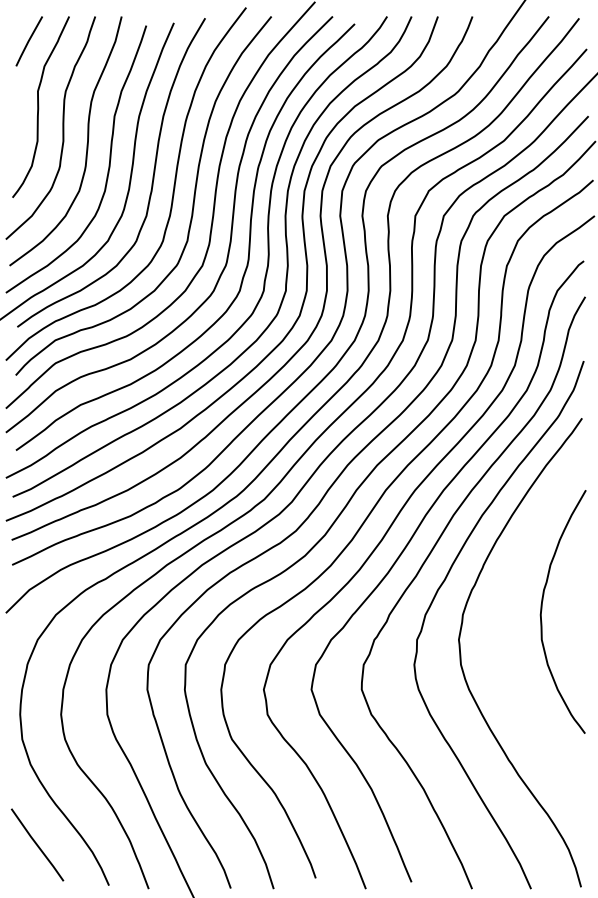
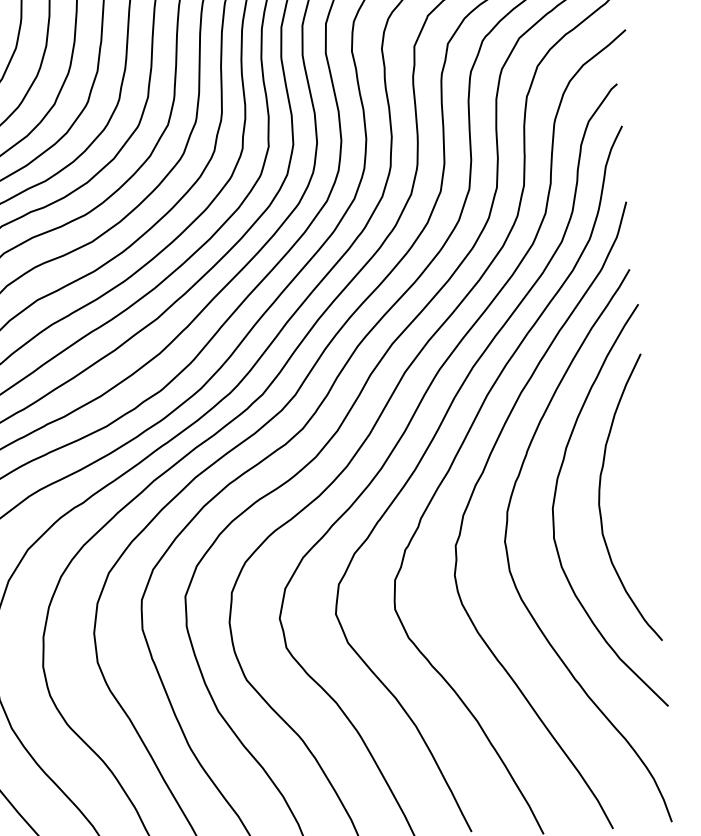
curve: (504, 607) -> (555, 499), added

